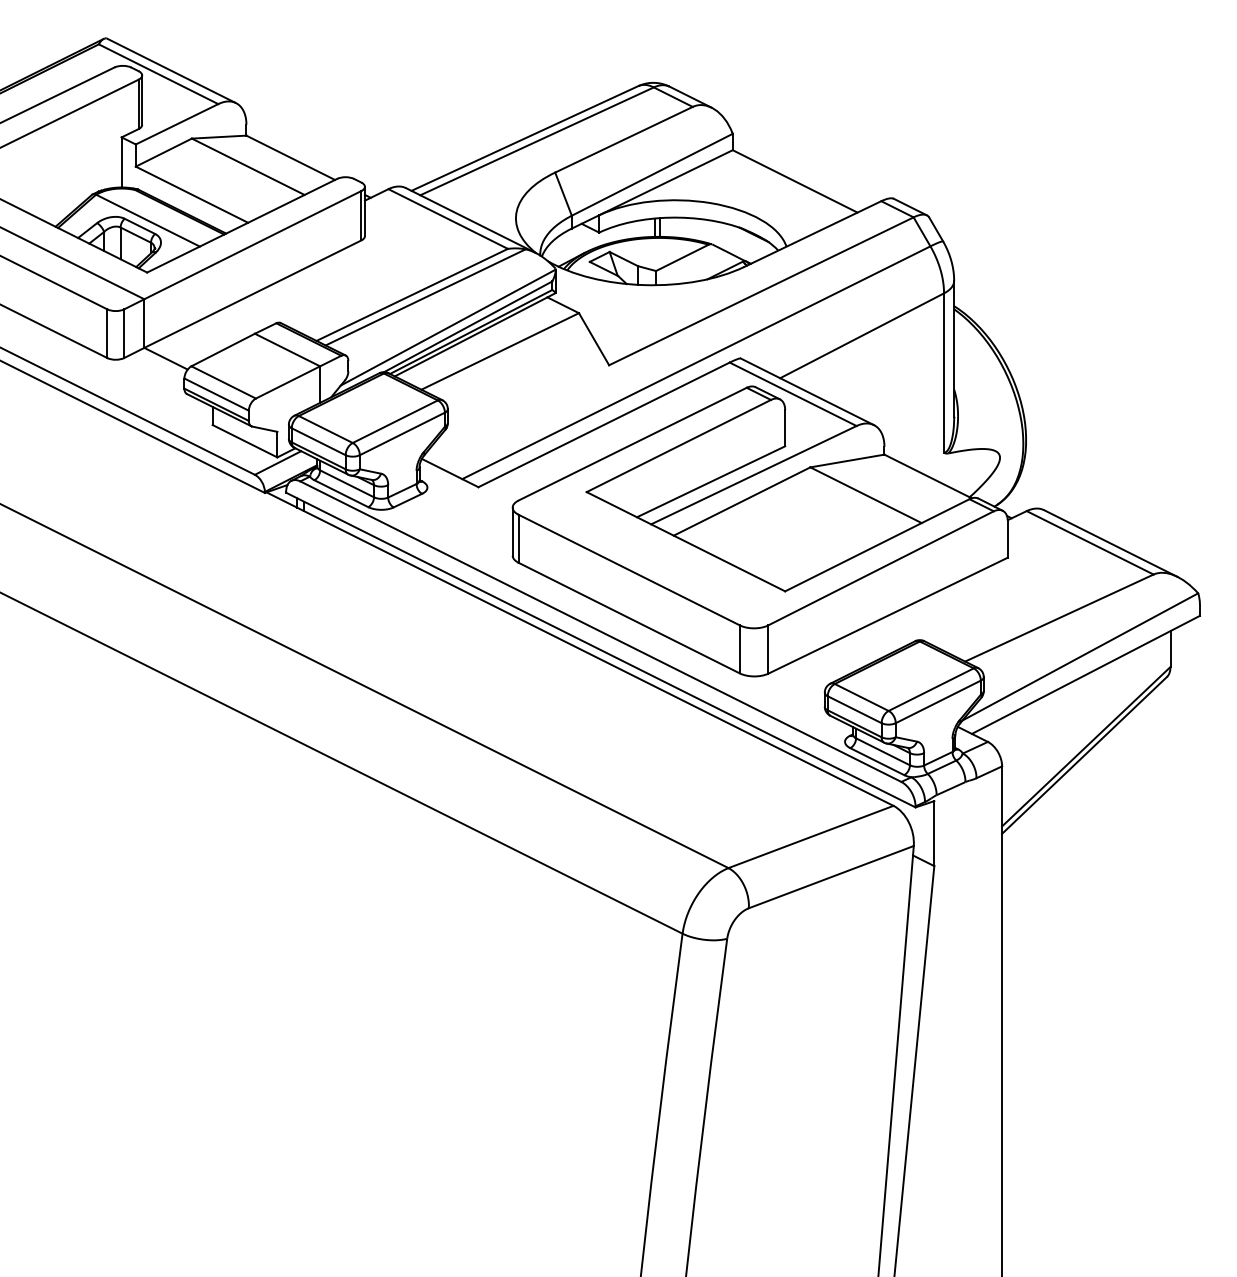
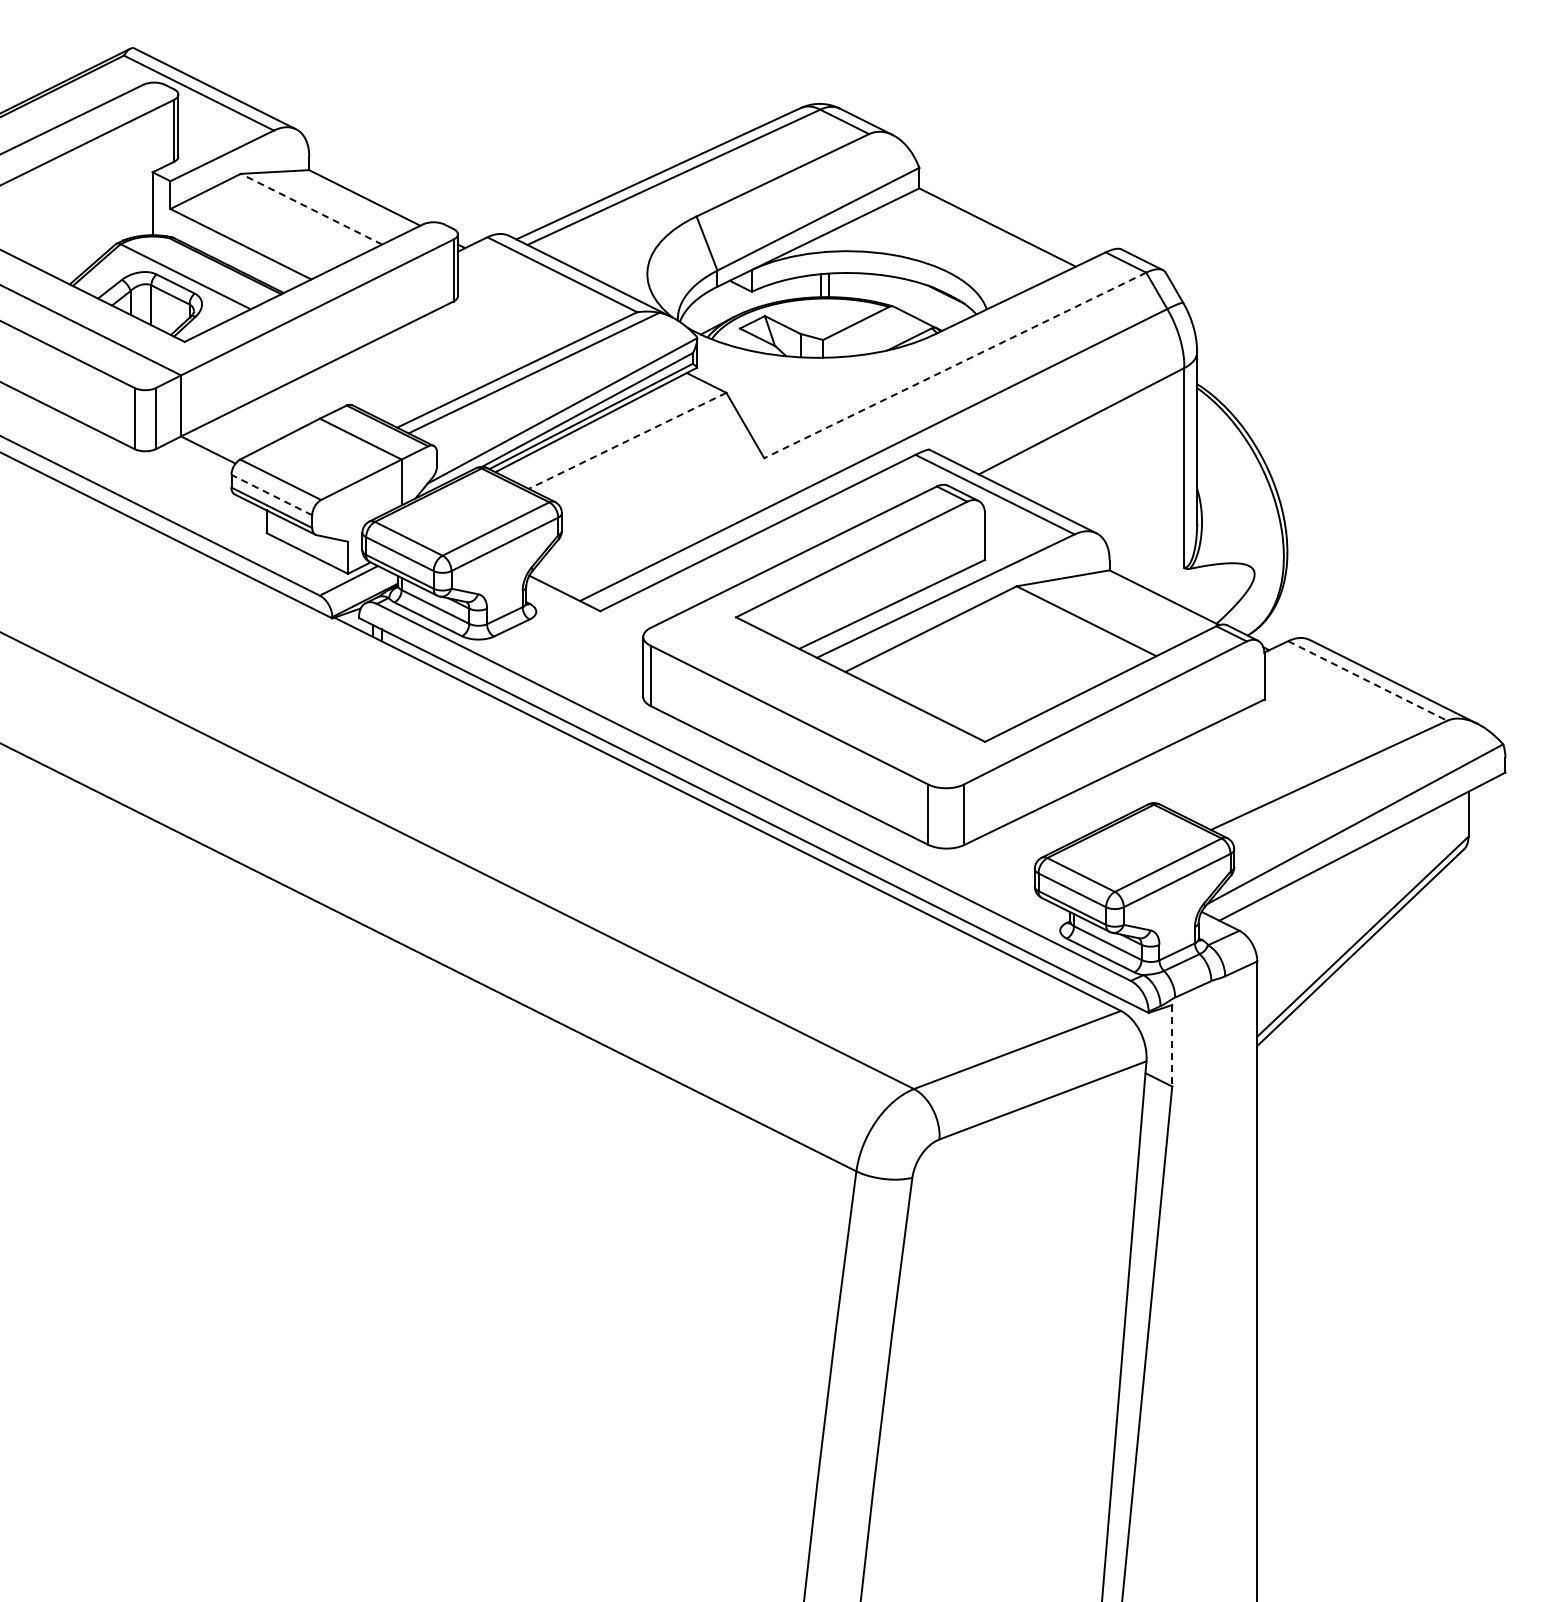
line: (248, 166) -> (311, 208), solid -> dashed
line: (760, 291) -> (954, 365), solid -> dashed
line: (500, 351) -> (627, 440), solid -> dashed
line: (216, 394) -> (271, 494), solid -> dashed
line: (1089, 542) -> (1367, 680), solid -> dashed
line: (934, 833) -> (1172, 1045), solid -> dashed

